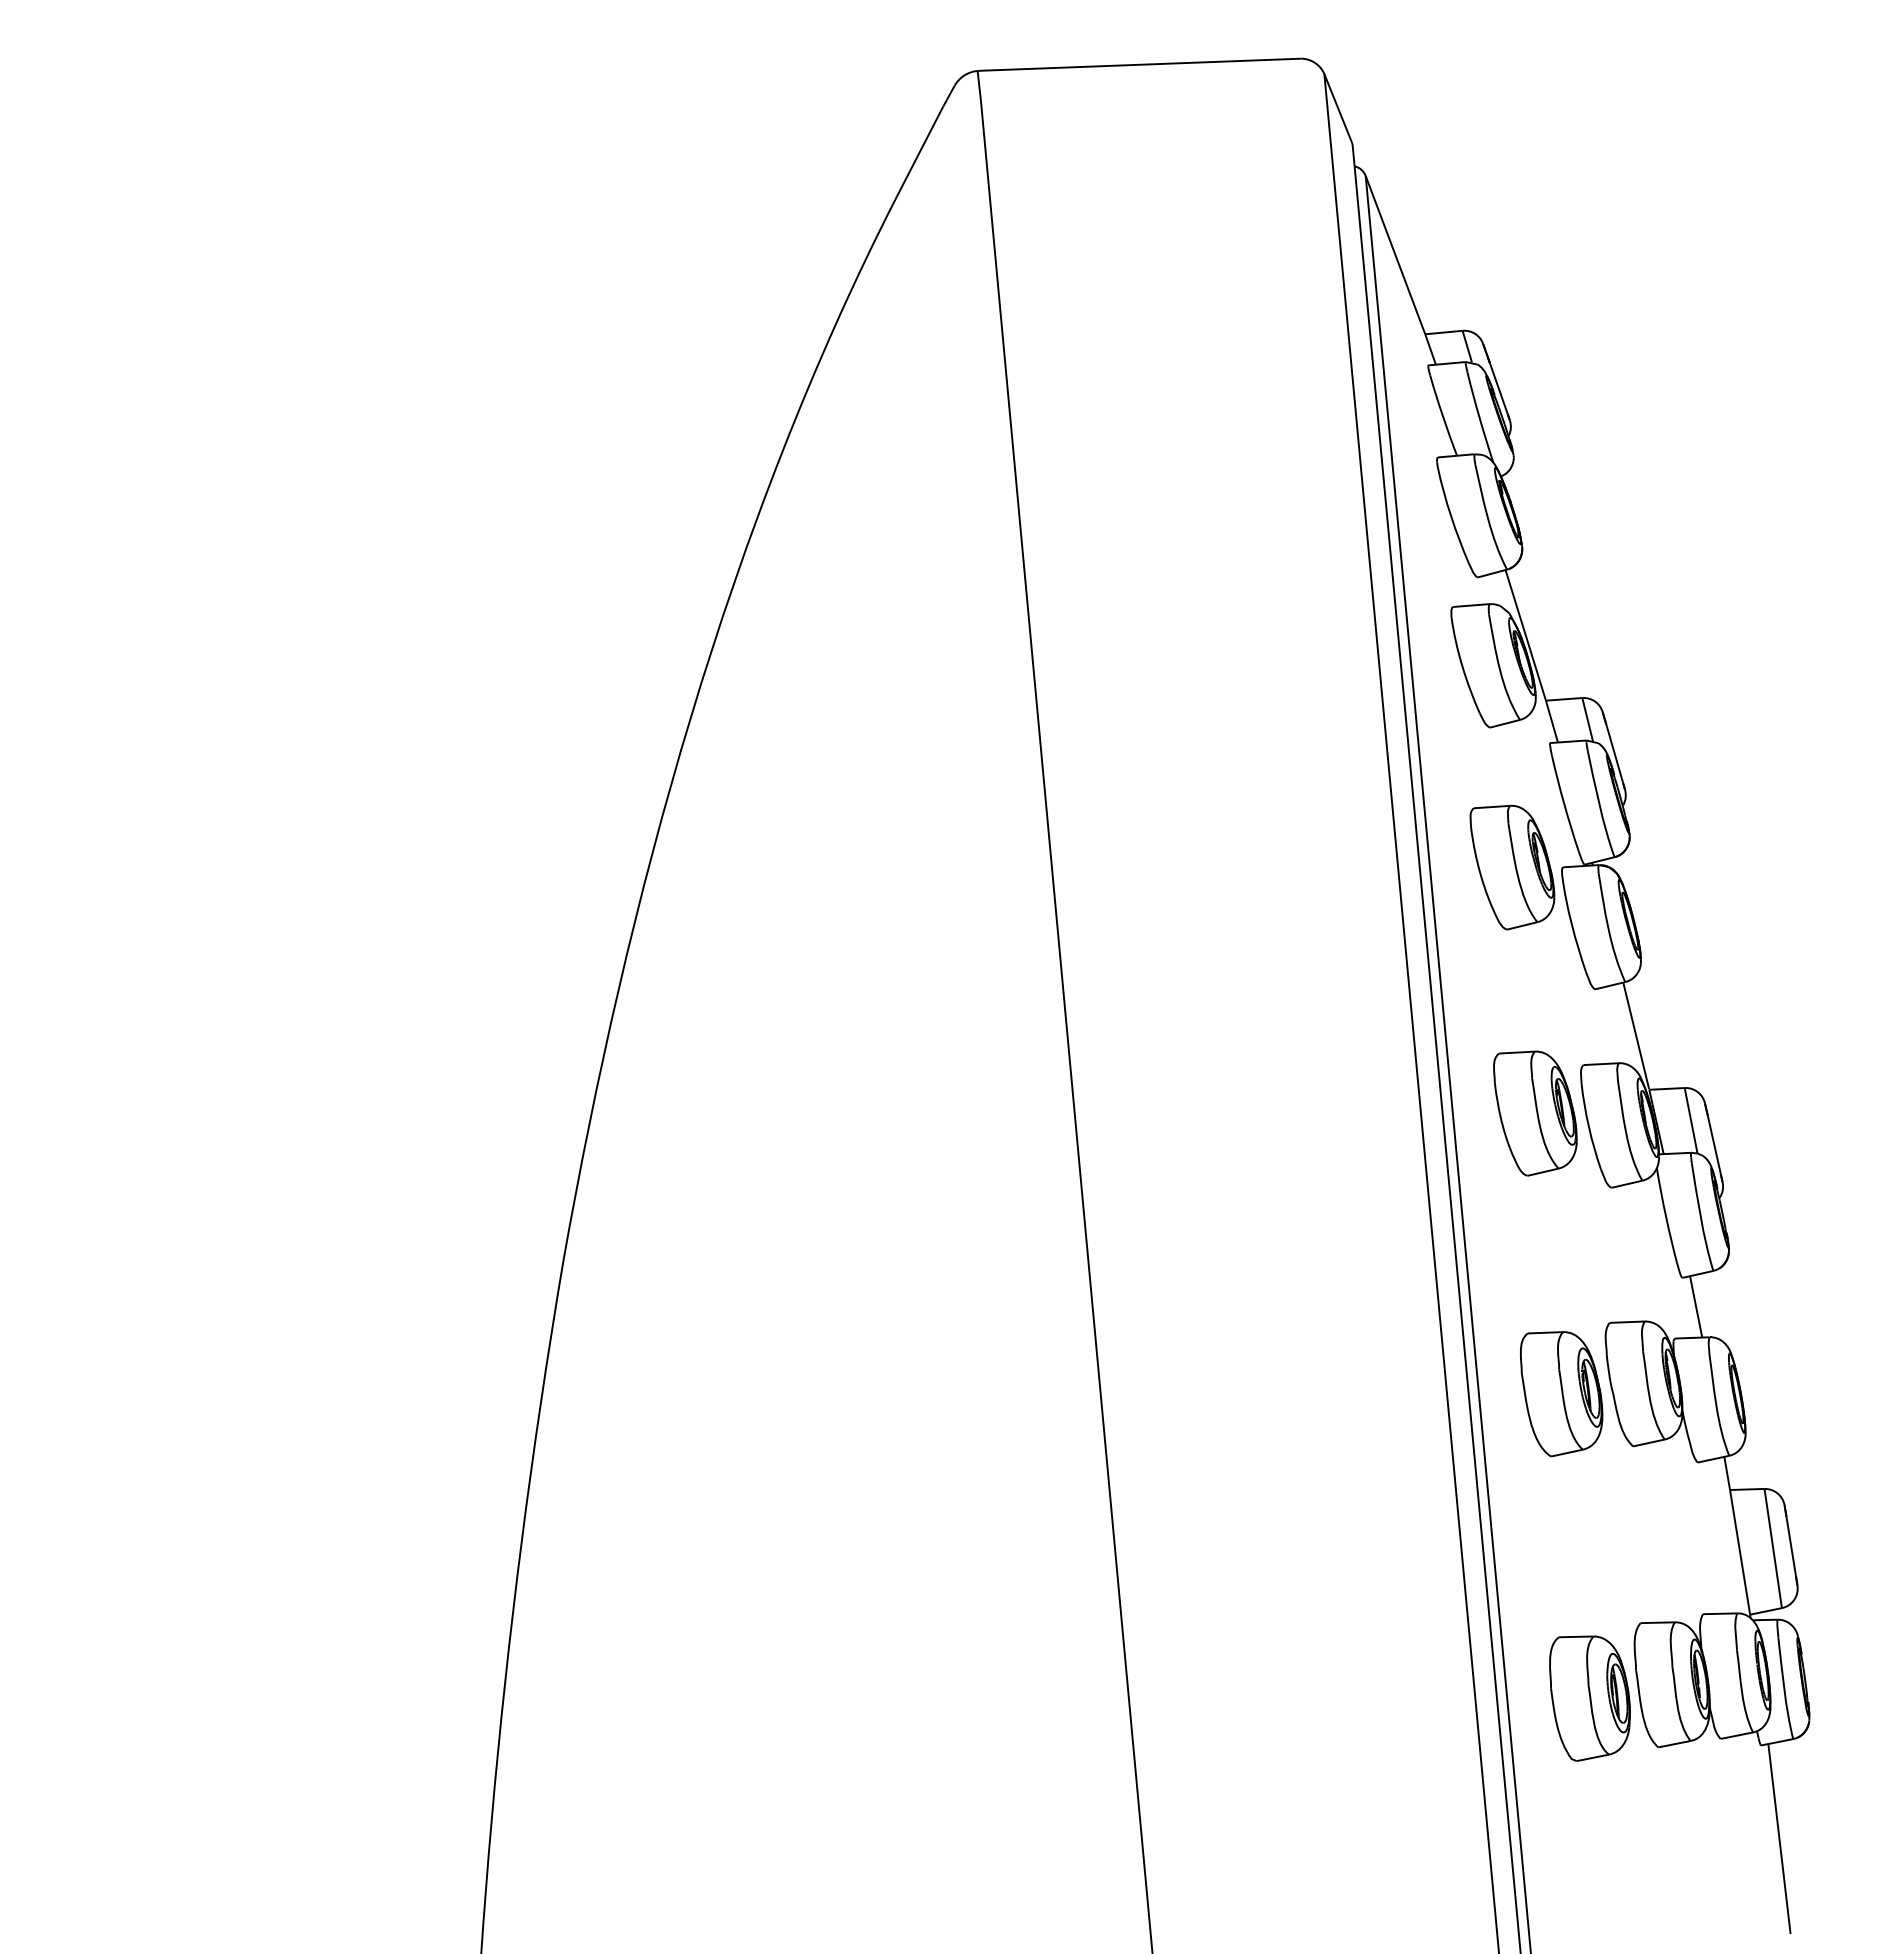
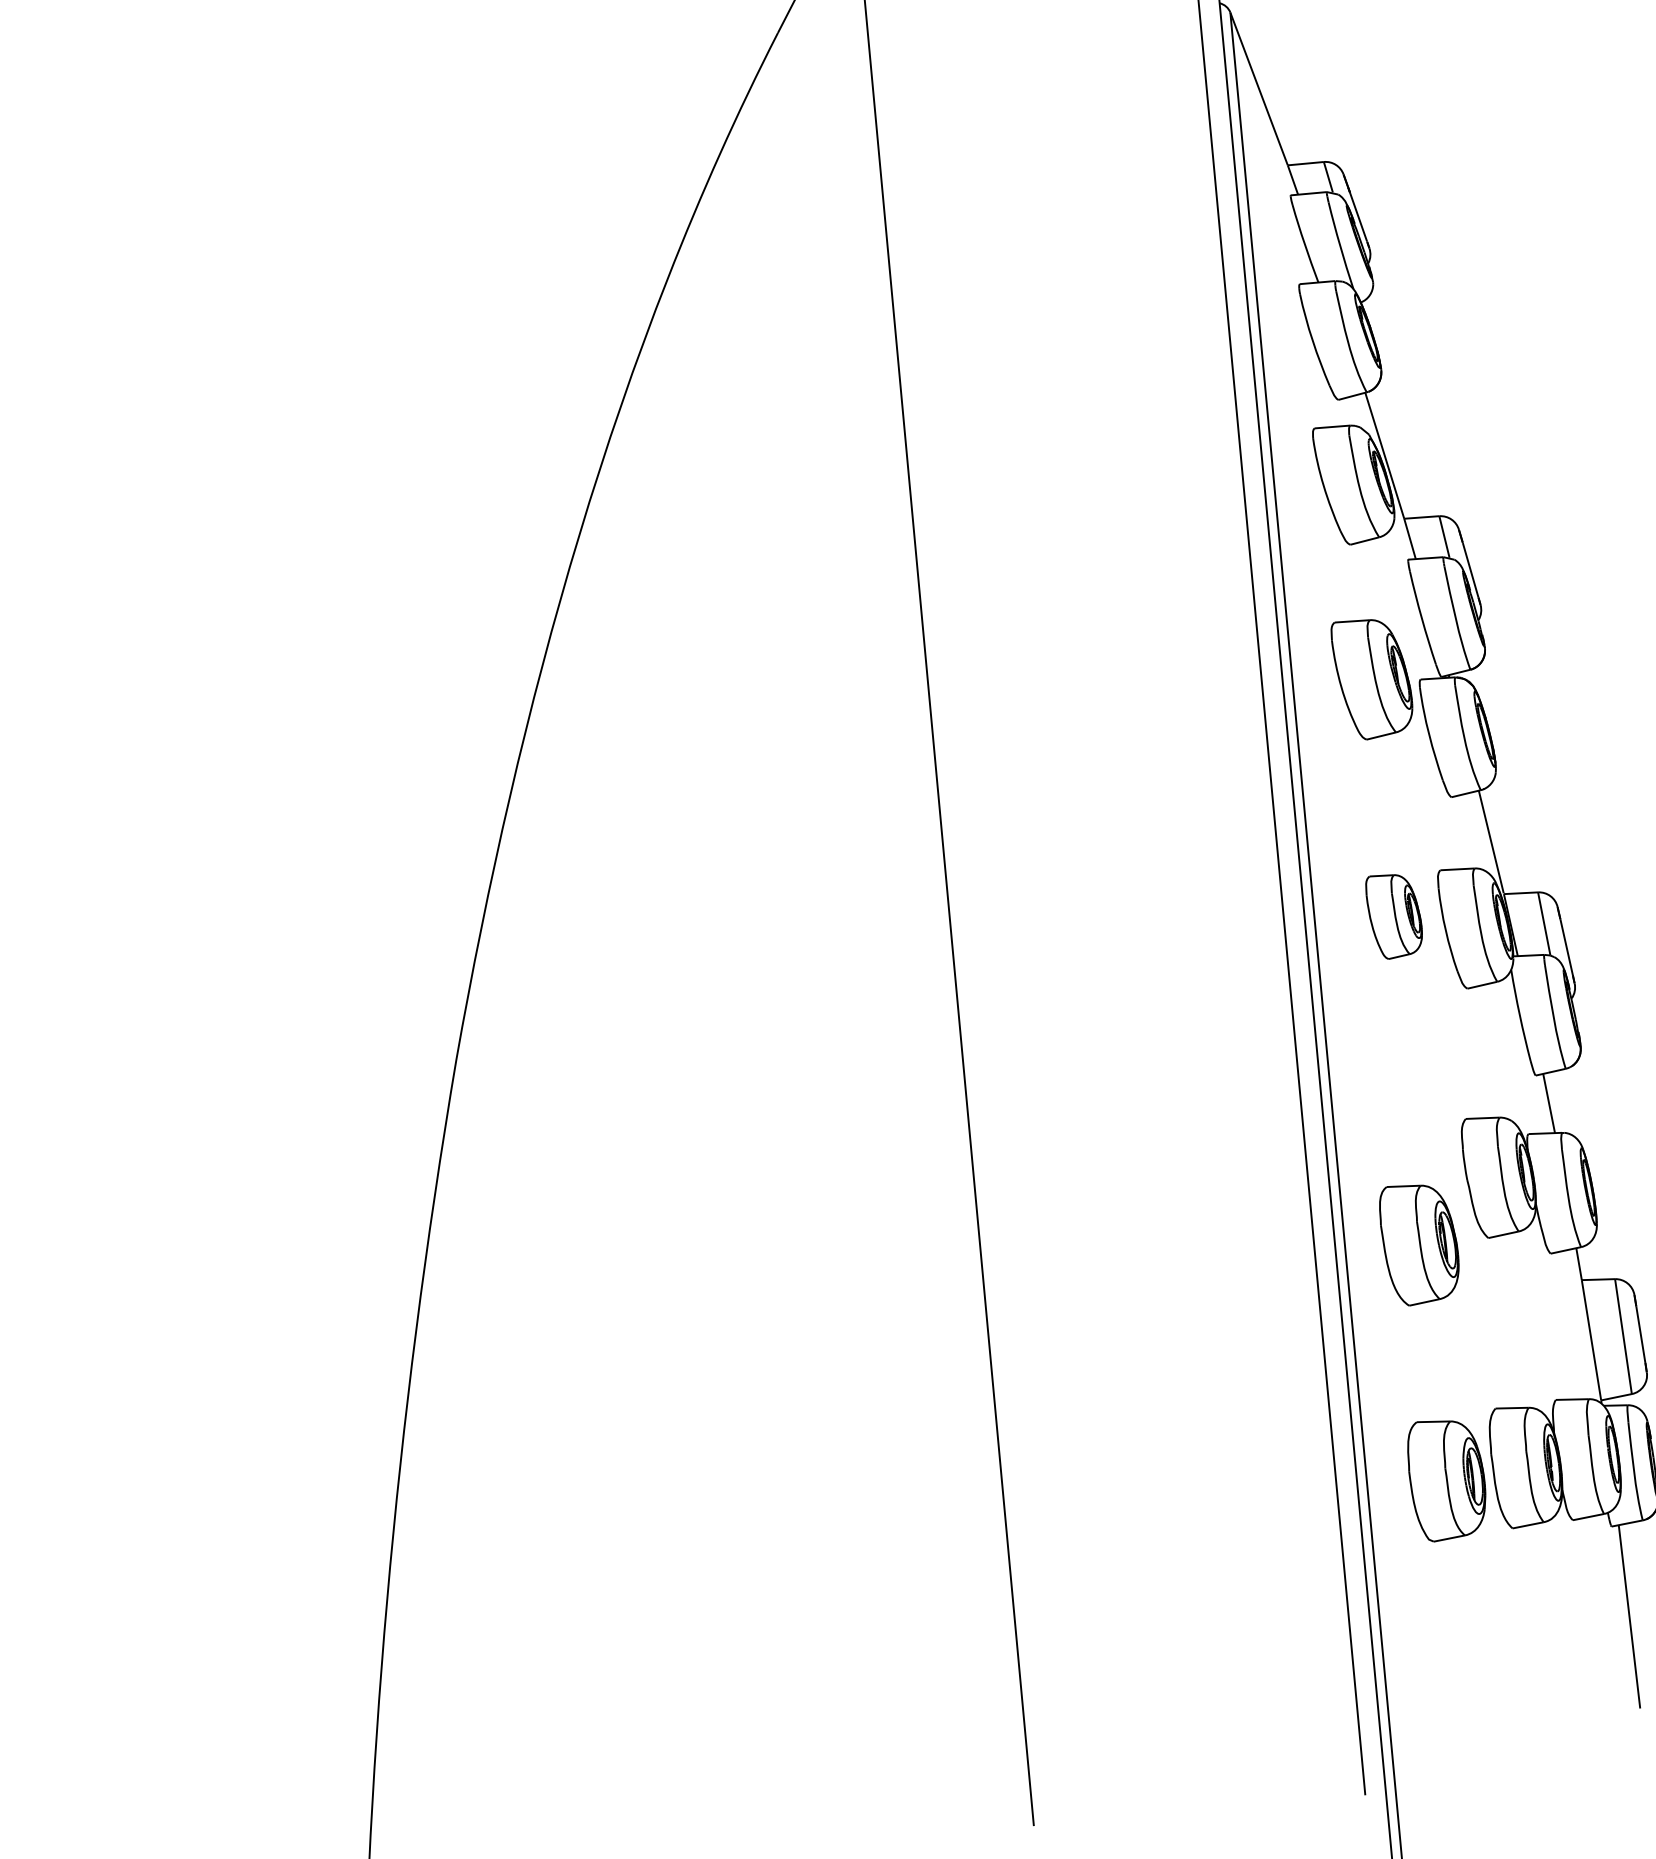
part: (1535, 1113) -> (1394, 916), size x0.7
part: (1561, 1394) -> (1419, 1245), moved

